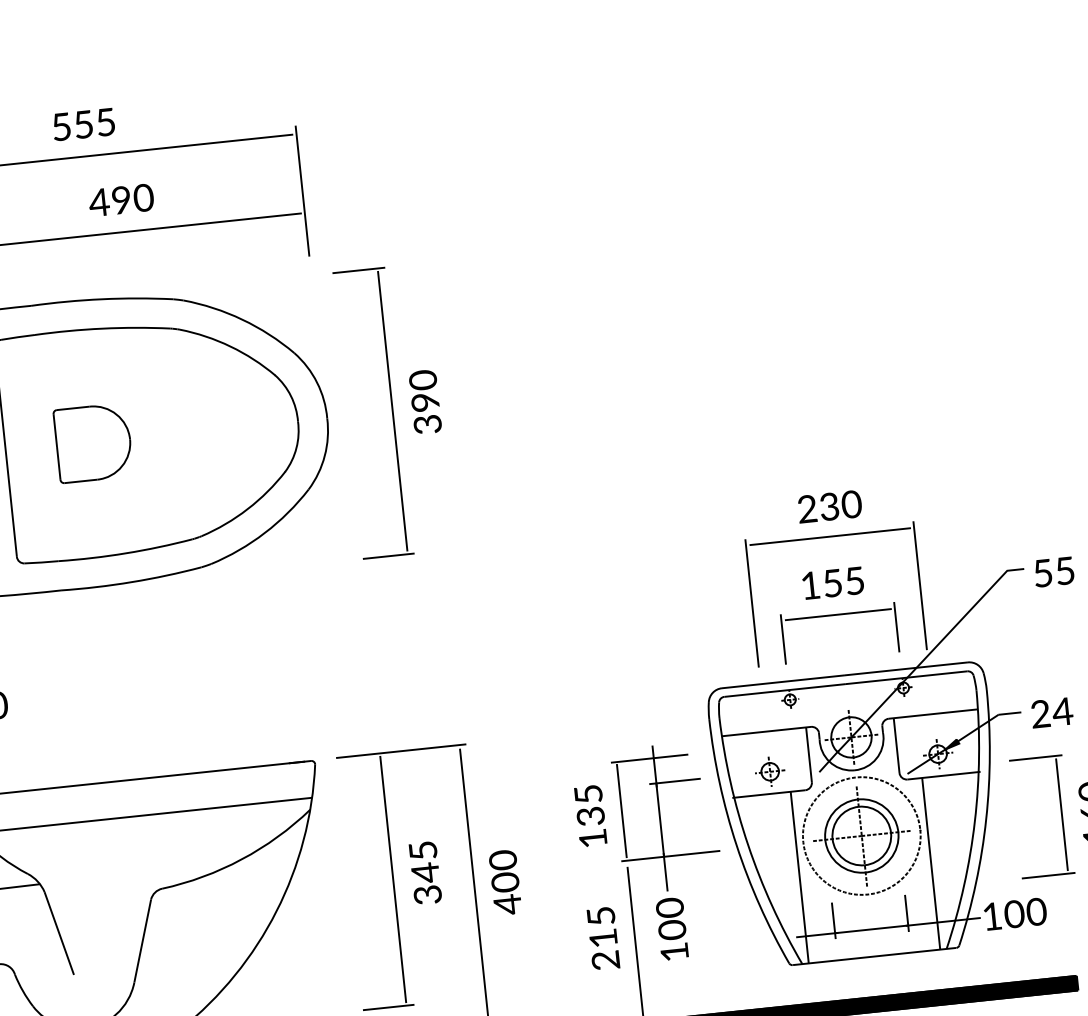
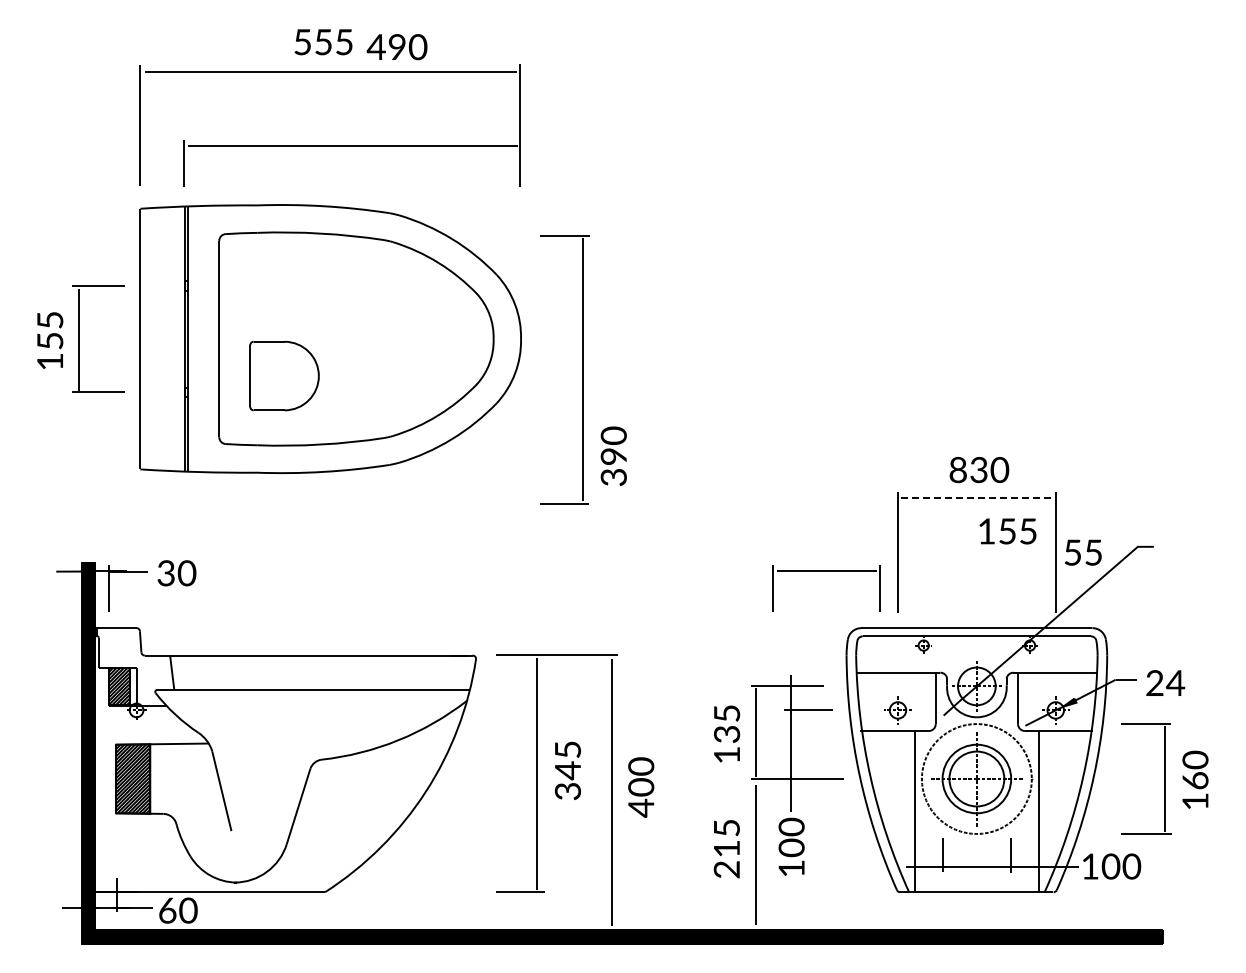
text: (120, 200) -> (396, 47), moved
text: (424, 401) -> (613, 455), moved
part: (392, 411) -> (582, 369), moved
part: (93, 442) -> (284, 375), moved
text: (806, 509) -> (957, 470), 230 -> 830
line: (829, 536) -> (976, 497), solid -> dashed
text: (1054, 571) -> (1083, 552), moved
text: (832, 583) -> (1007, 531), moved
part: (838, 615) -> (826, 571), moved

